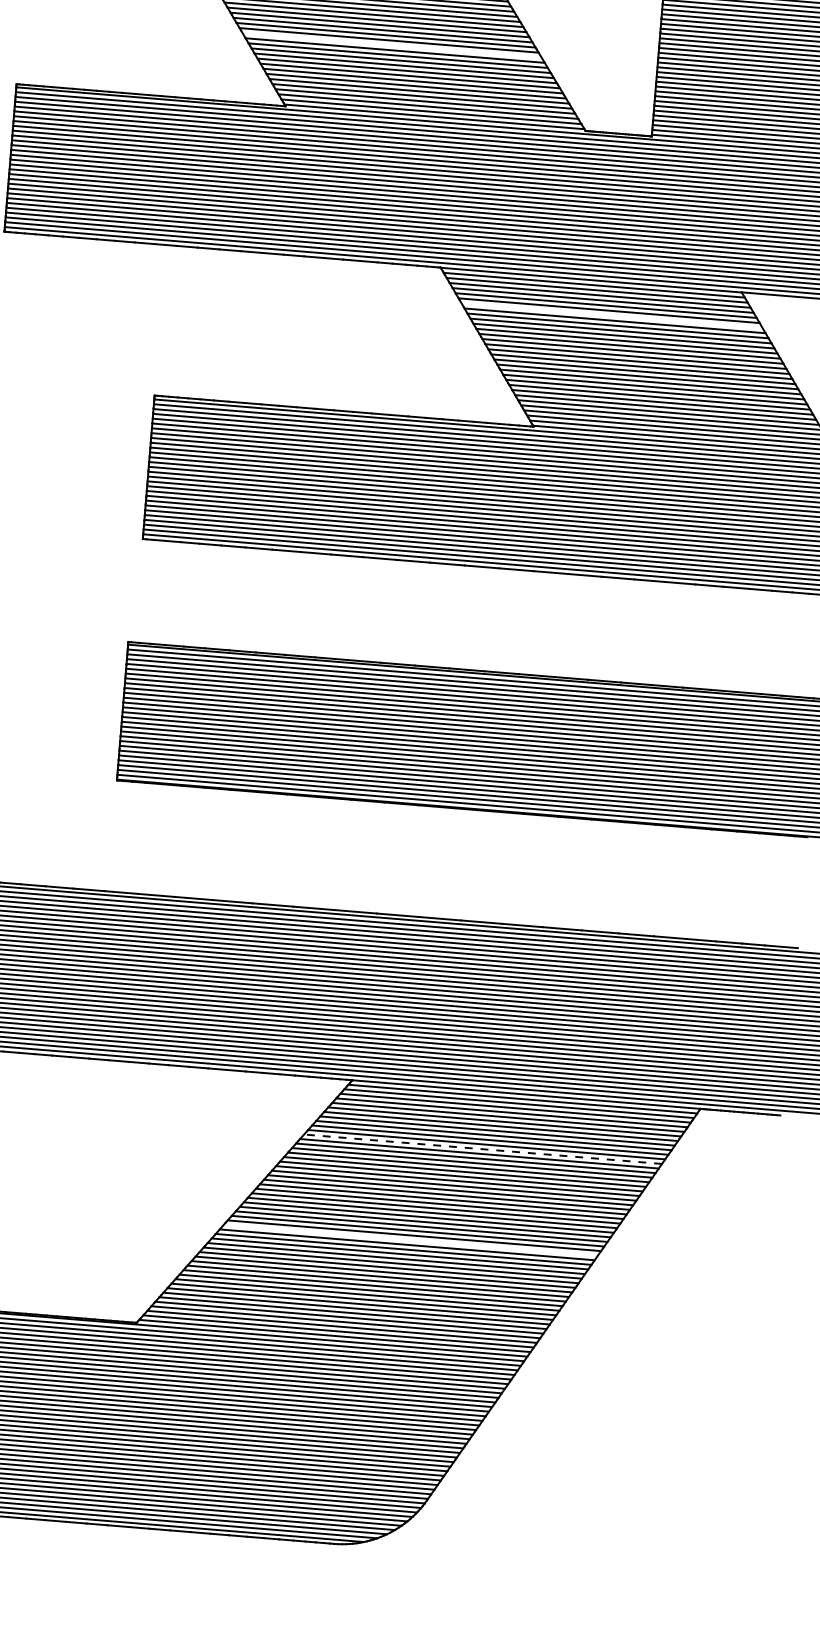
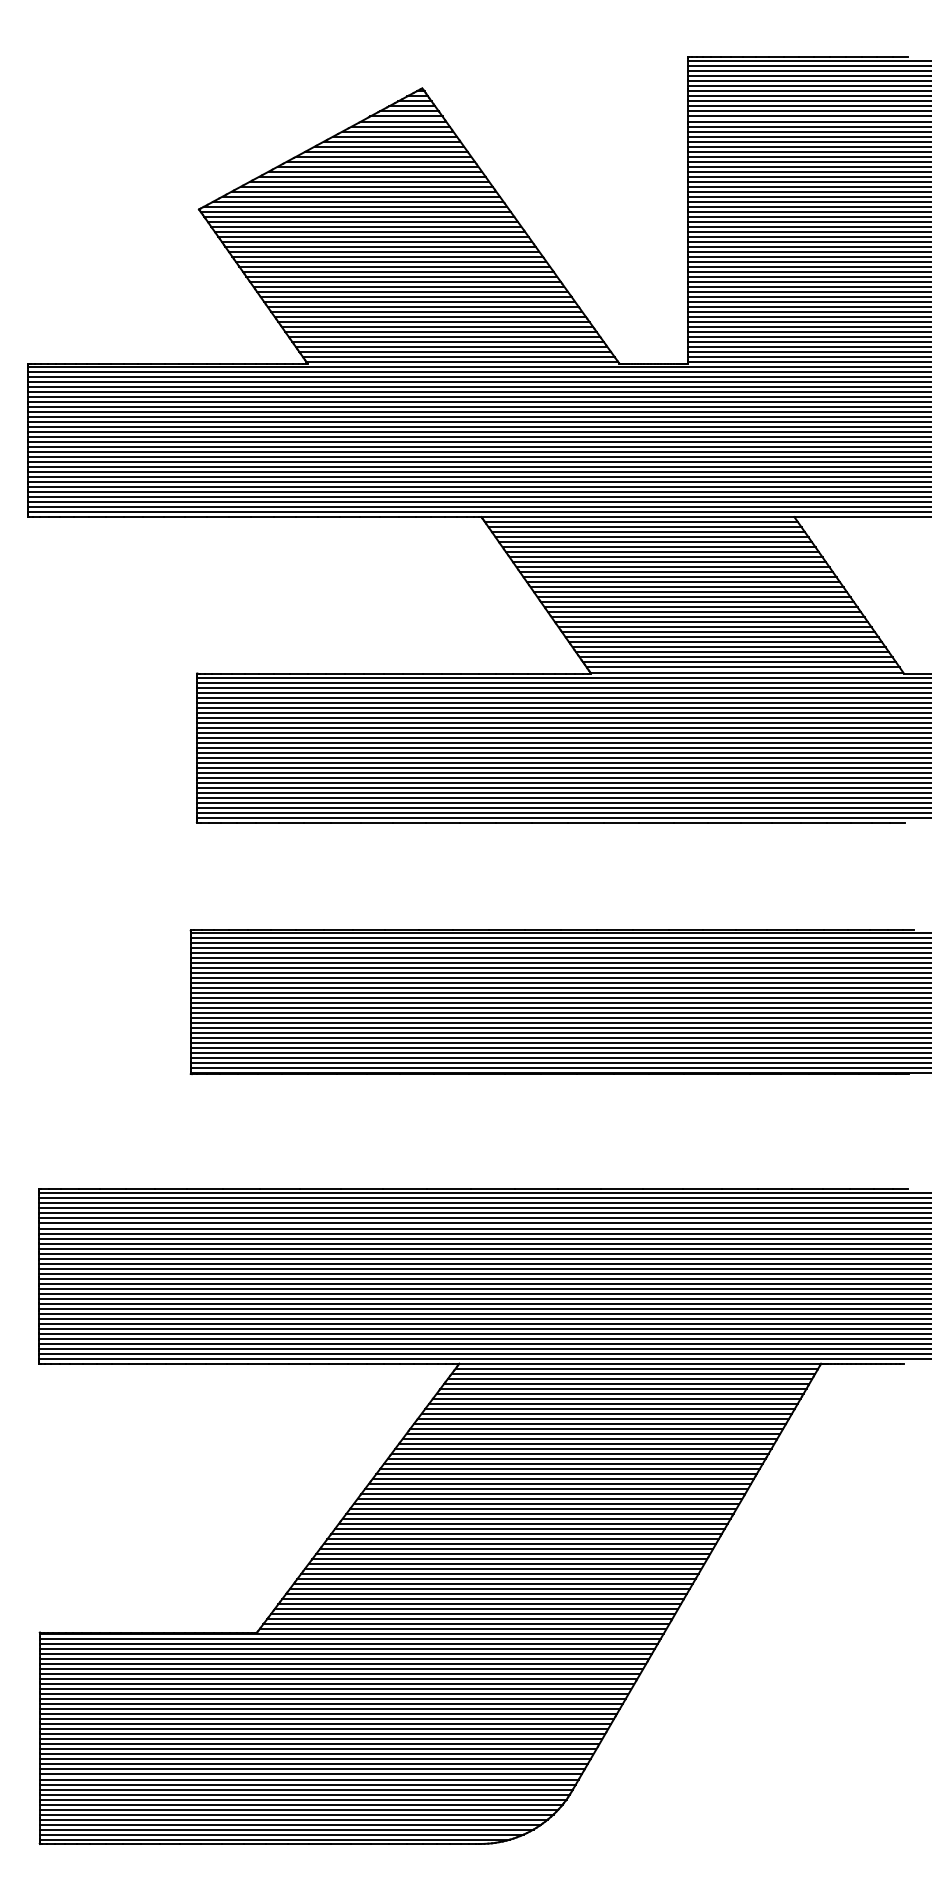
line: (392, 45) -> (412, 291), added
line: (612, 315) -> (662, 552), added
line: (482, 1148) -> (599, 1423), dashed -> solid
line: (410, 1239) -> (532, 1523), added

